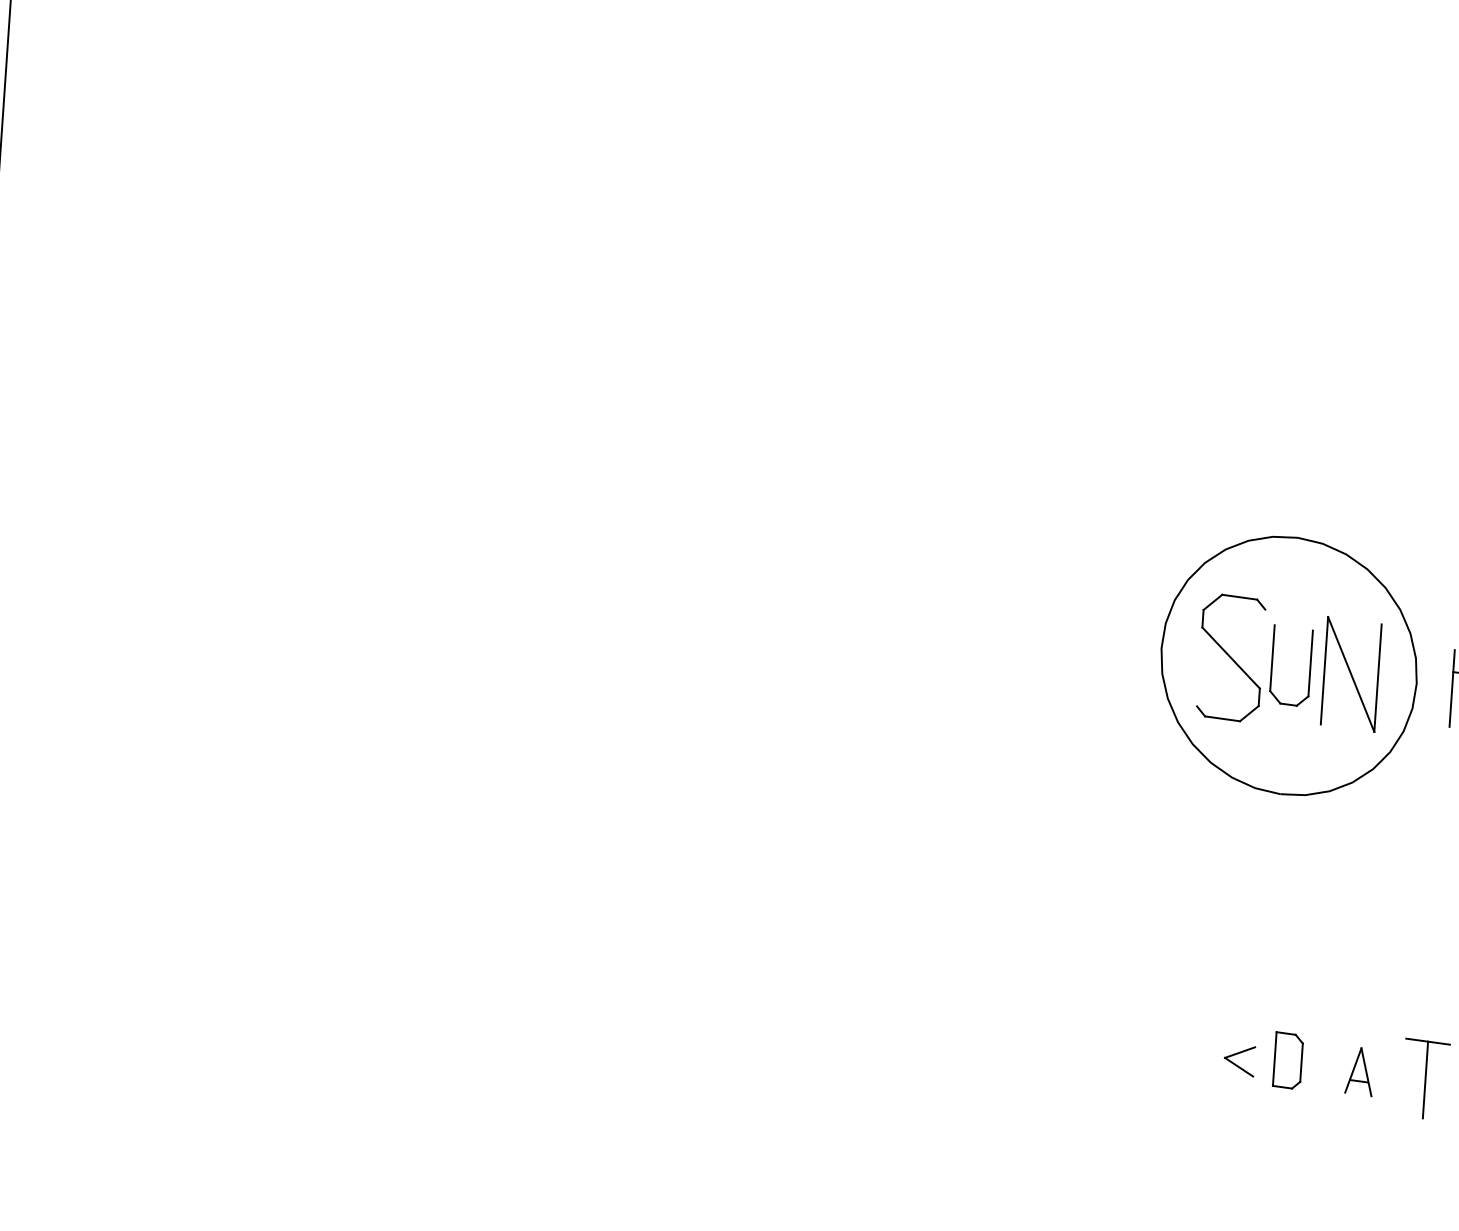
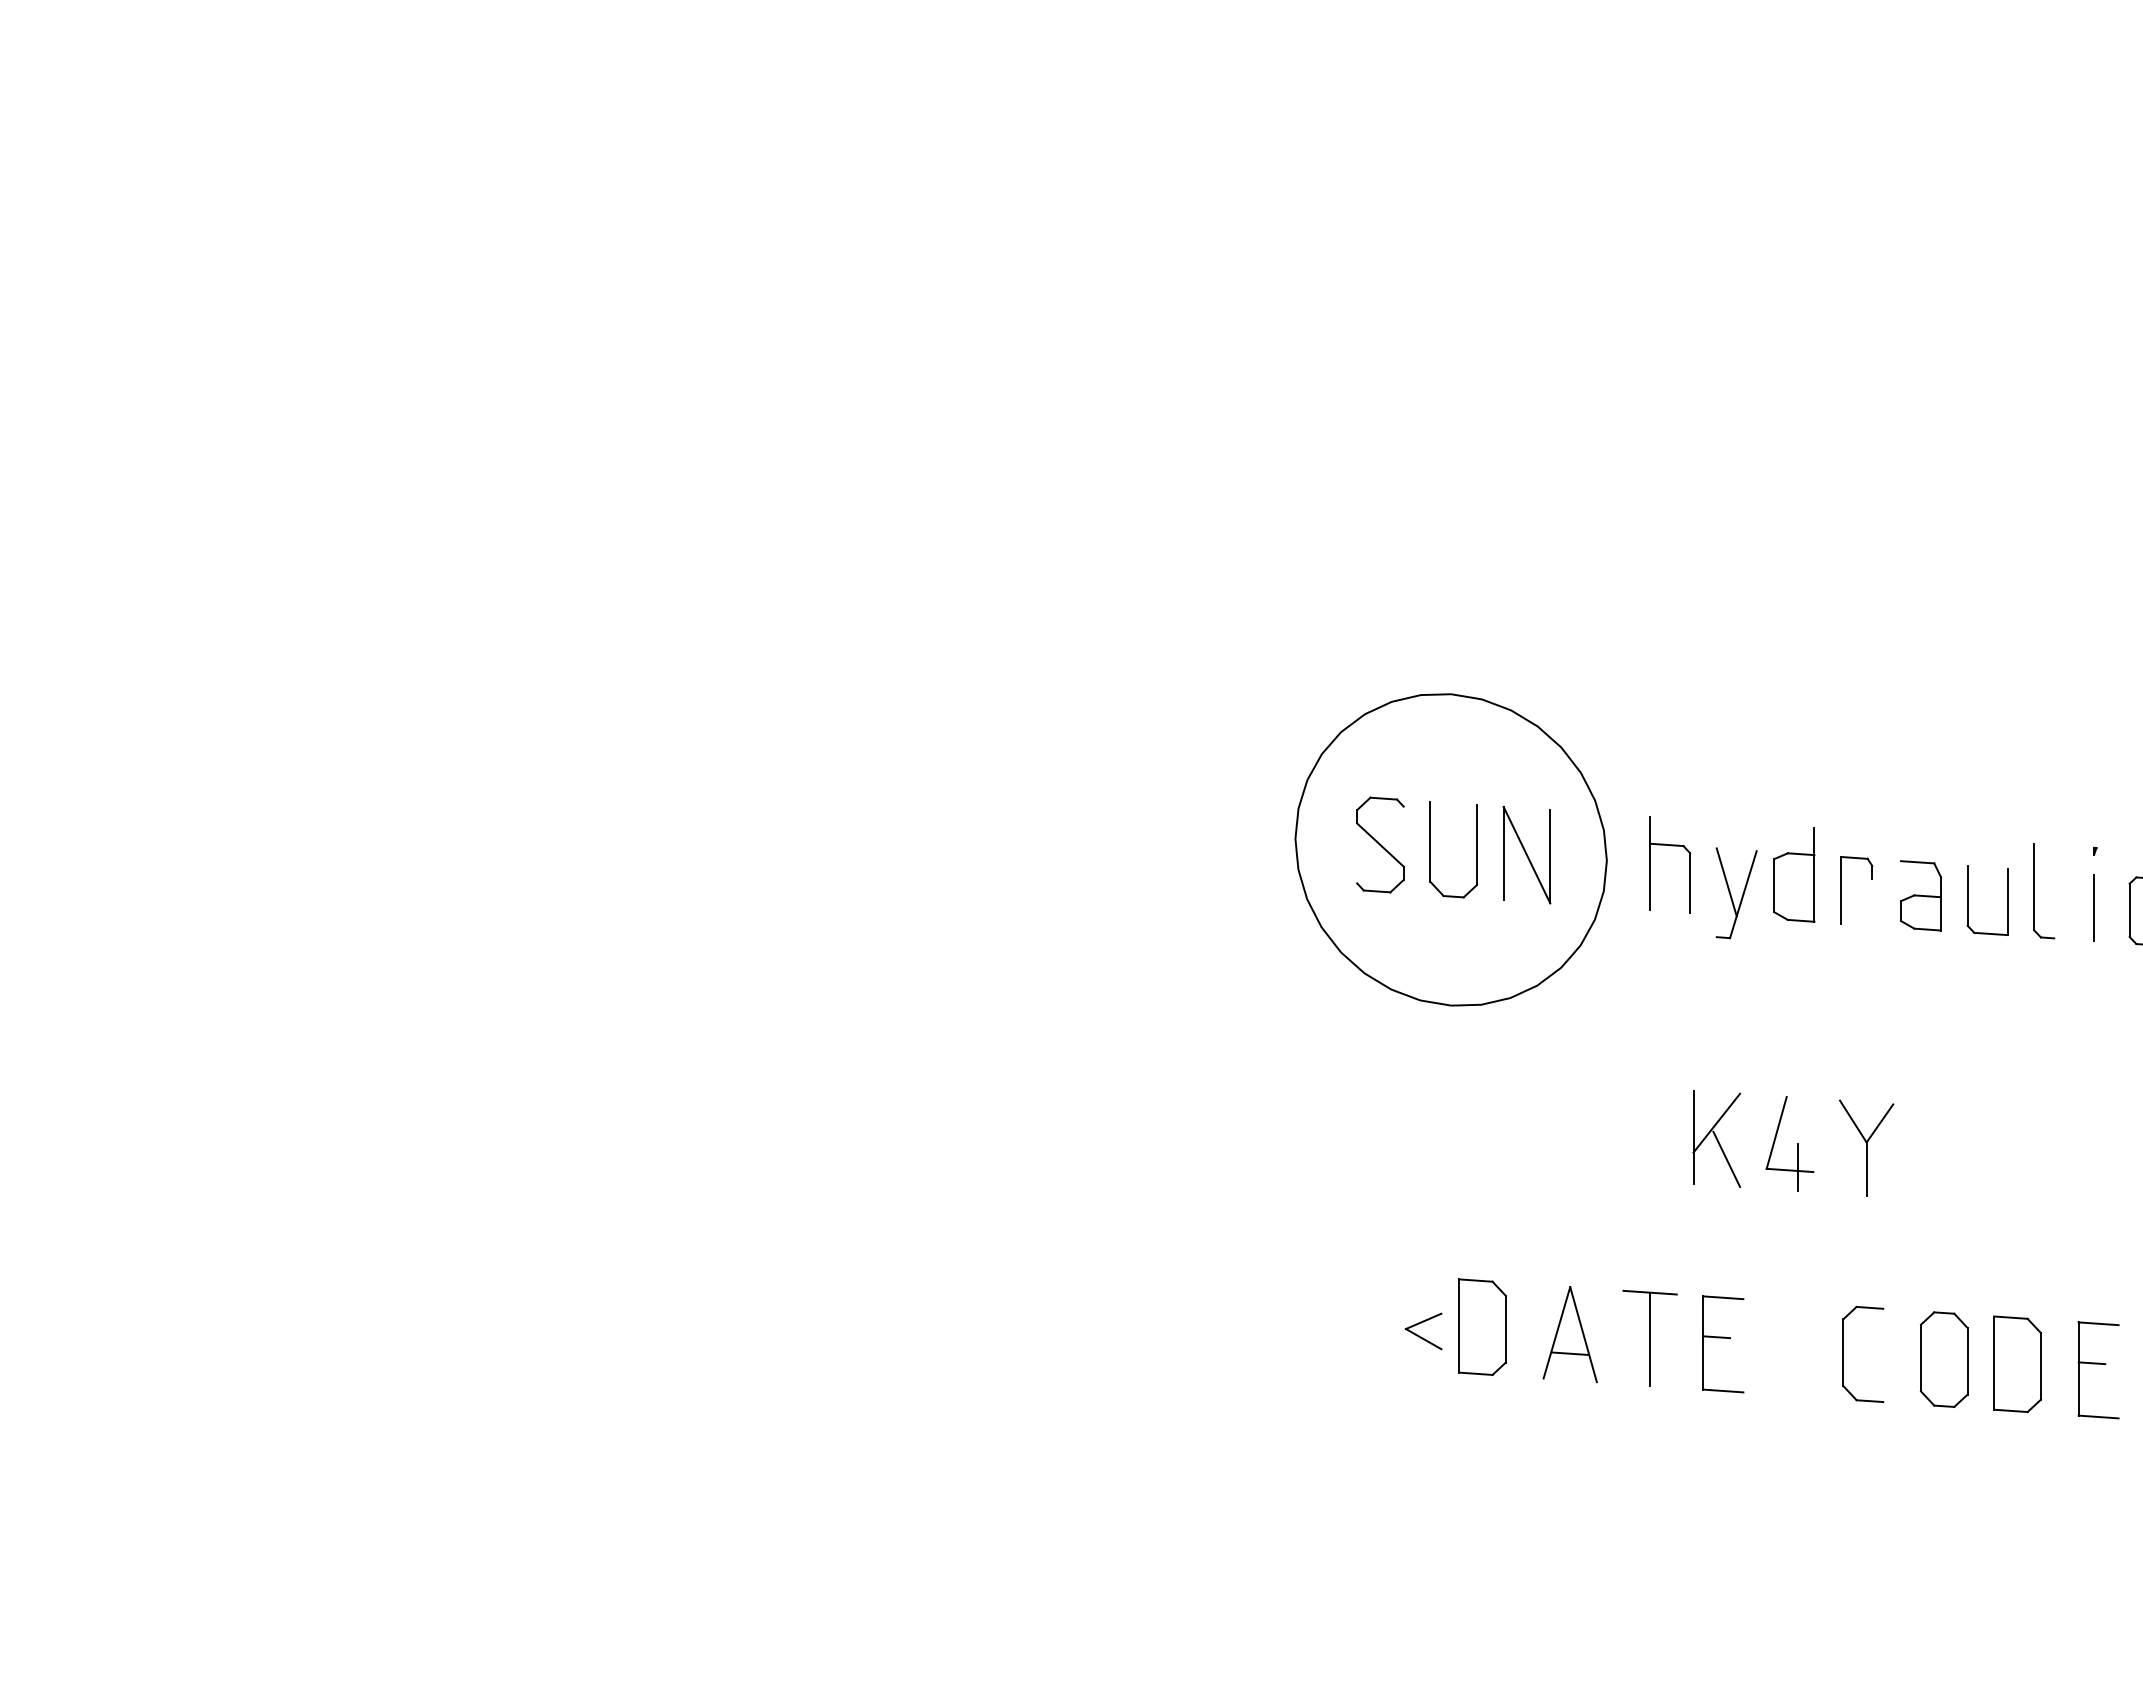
part: (1231, 657) -> (1380, 844), size x0.62
part: (1350, 674) -> (1526, 855), size x0.71
part: (1288, 1060) -> (1482, 1326), size x1.43
part: (1359, 1071) -> (1569, 1334), size x1.67

